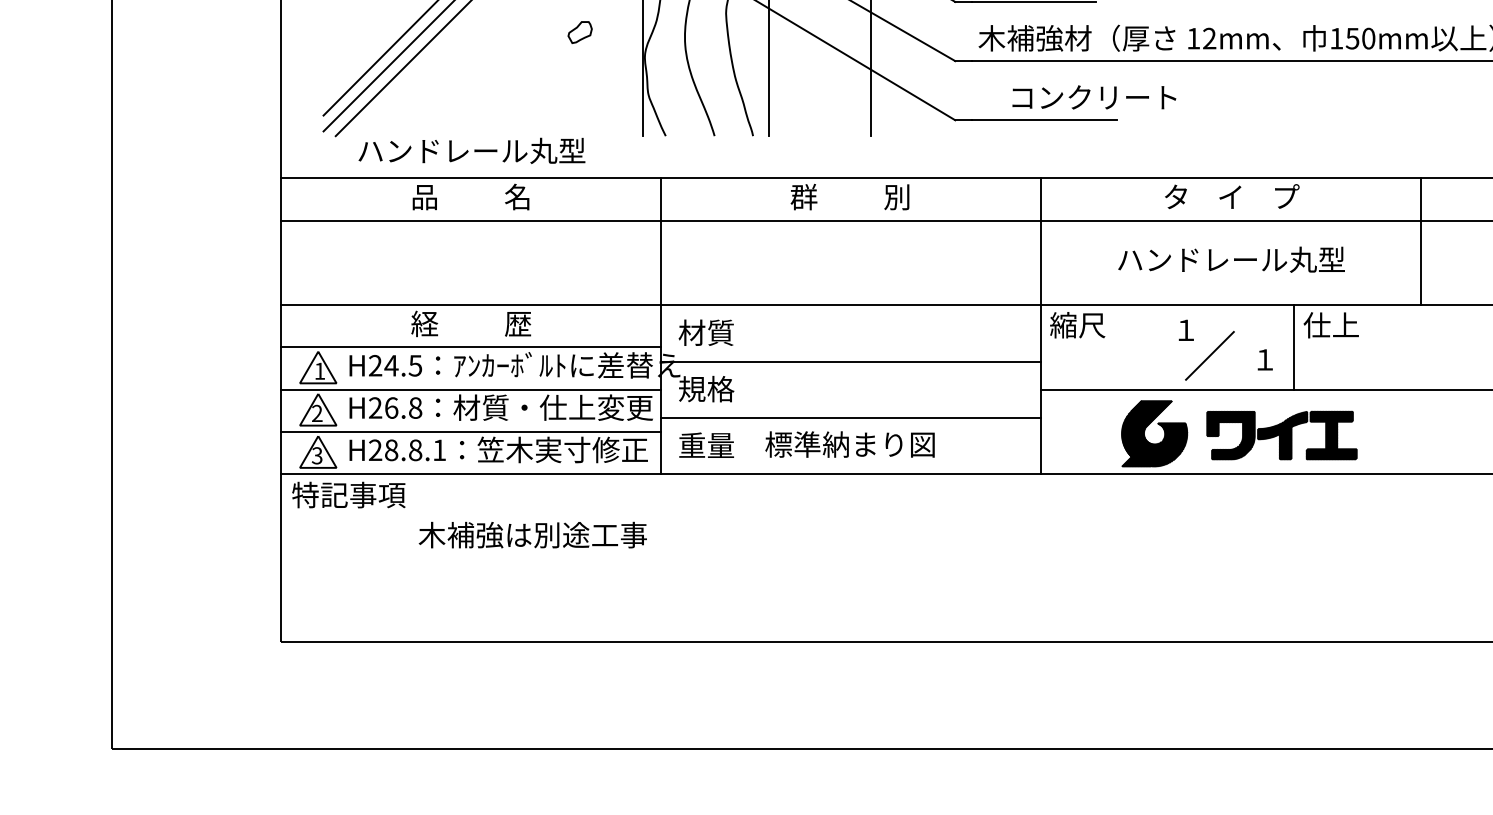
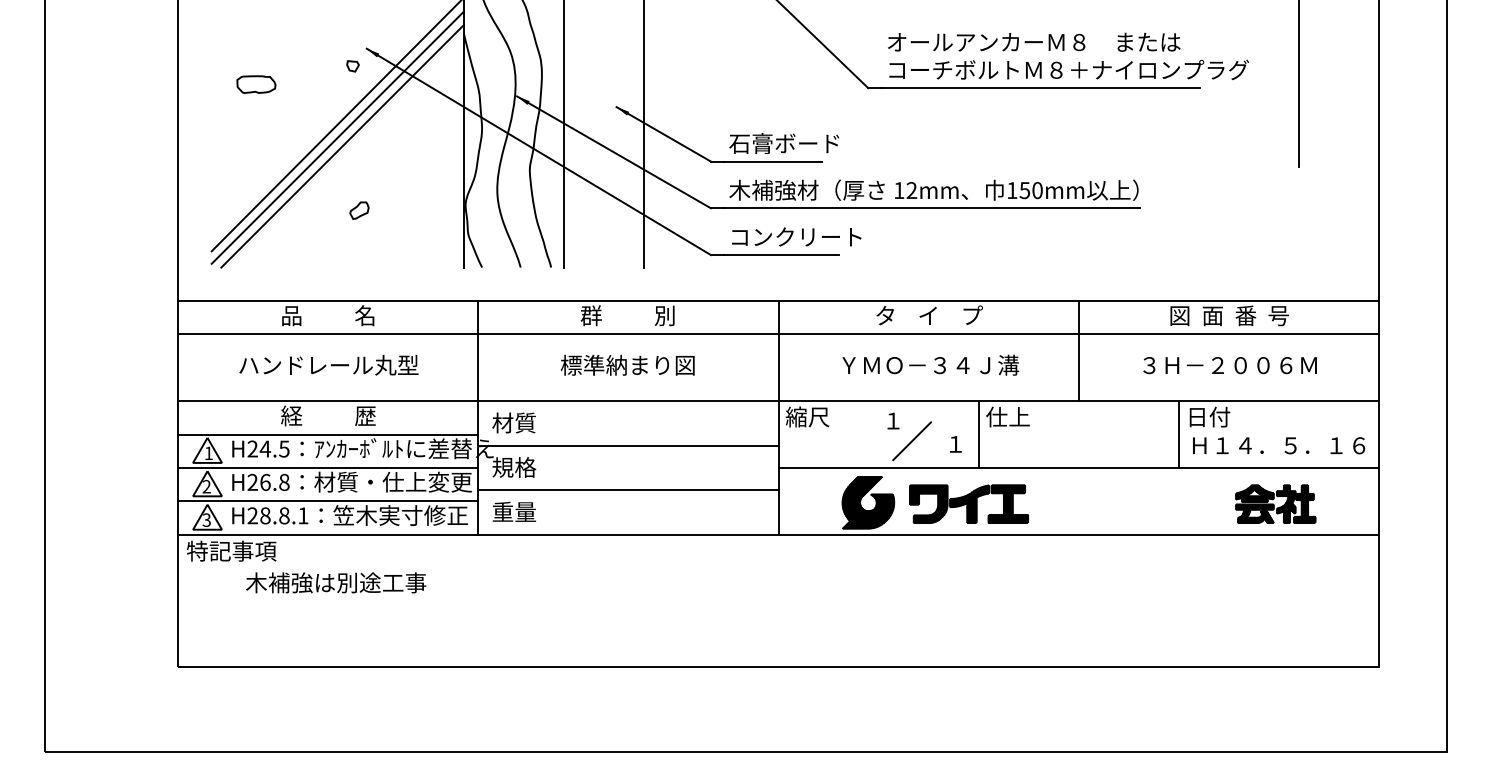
part: (580, 32) -> (359, 210), moved
text: (1093, 96) -> (796, 236), moved
text: (471, 151) -> (328, 365), moved
text: (1231, 258) -> (929, 364), ハンドレール丸型 -> ＹＭＯ－３４Ｊ溝
text: (849, 443) -> (627, 364), moved
text: (533, 534) -> (336, 582), moved

